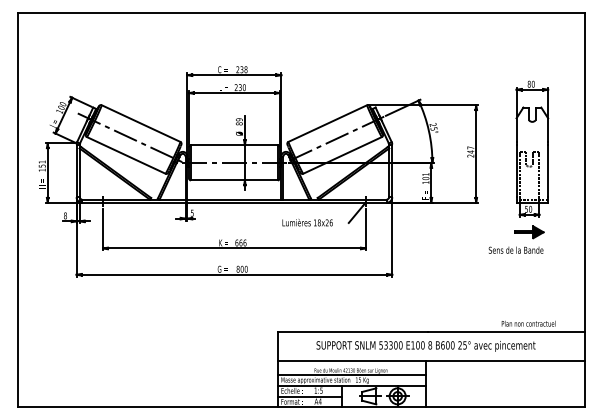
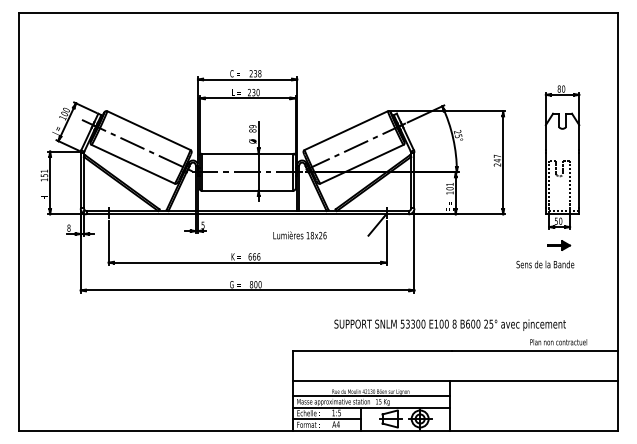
text: (307, 222) -> (299, 235), moved
part: (529, 232) -> (559, 245), size x0.7
text: (425, 345) -> (449, 324), moved

